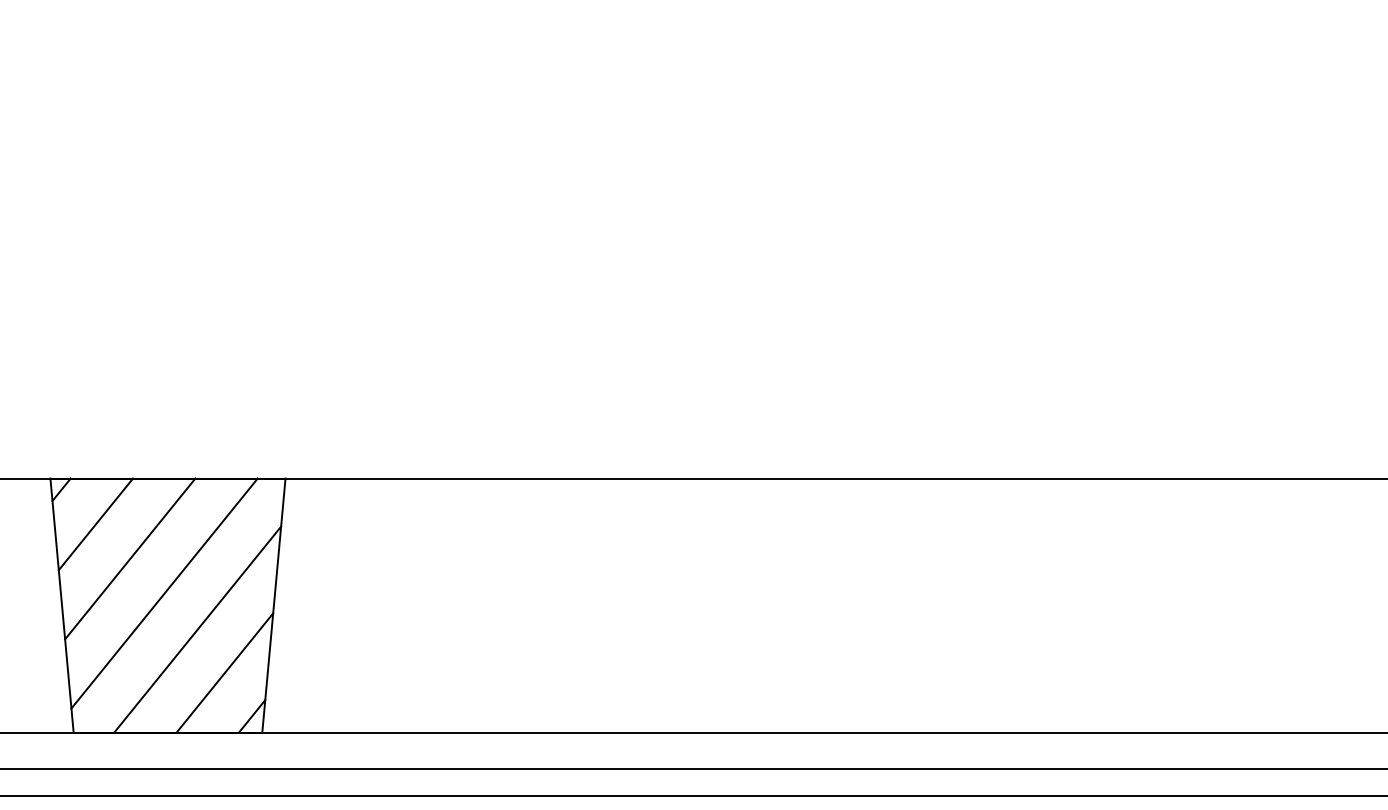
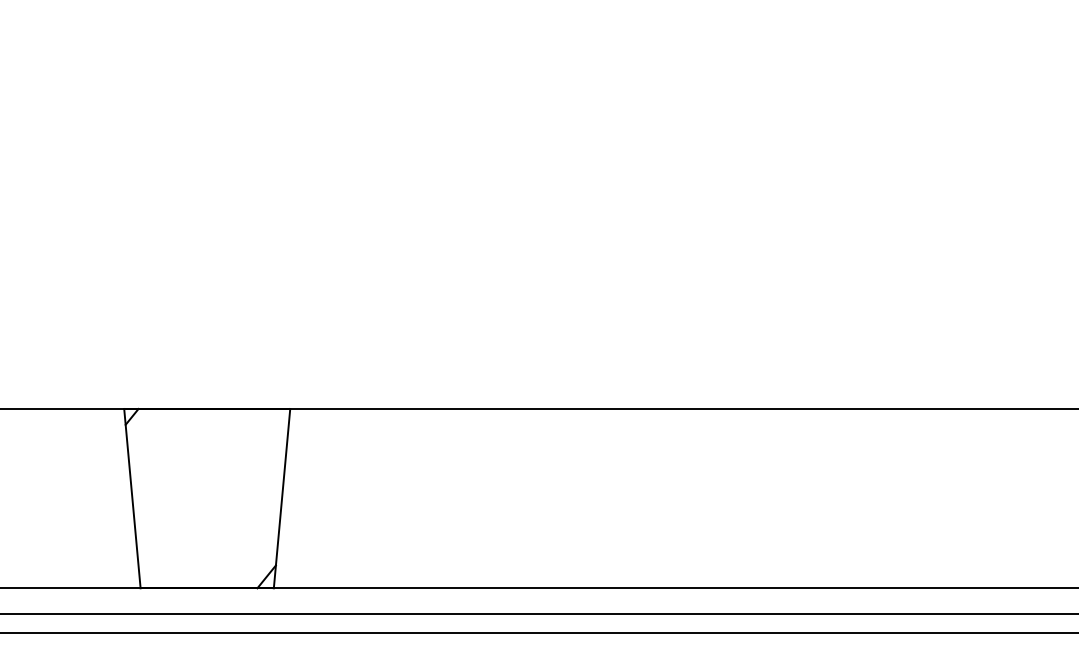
line: (96, 523) -> (156, 440), removed
line: (130, 558) -> (180, 465), removed
line: (164, 592) -> (204, 489), removed
line: (198, 629) -> (228, 515), removed
line: (225, 673) -> (247, 546), removed

